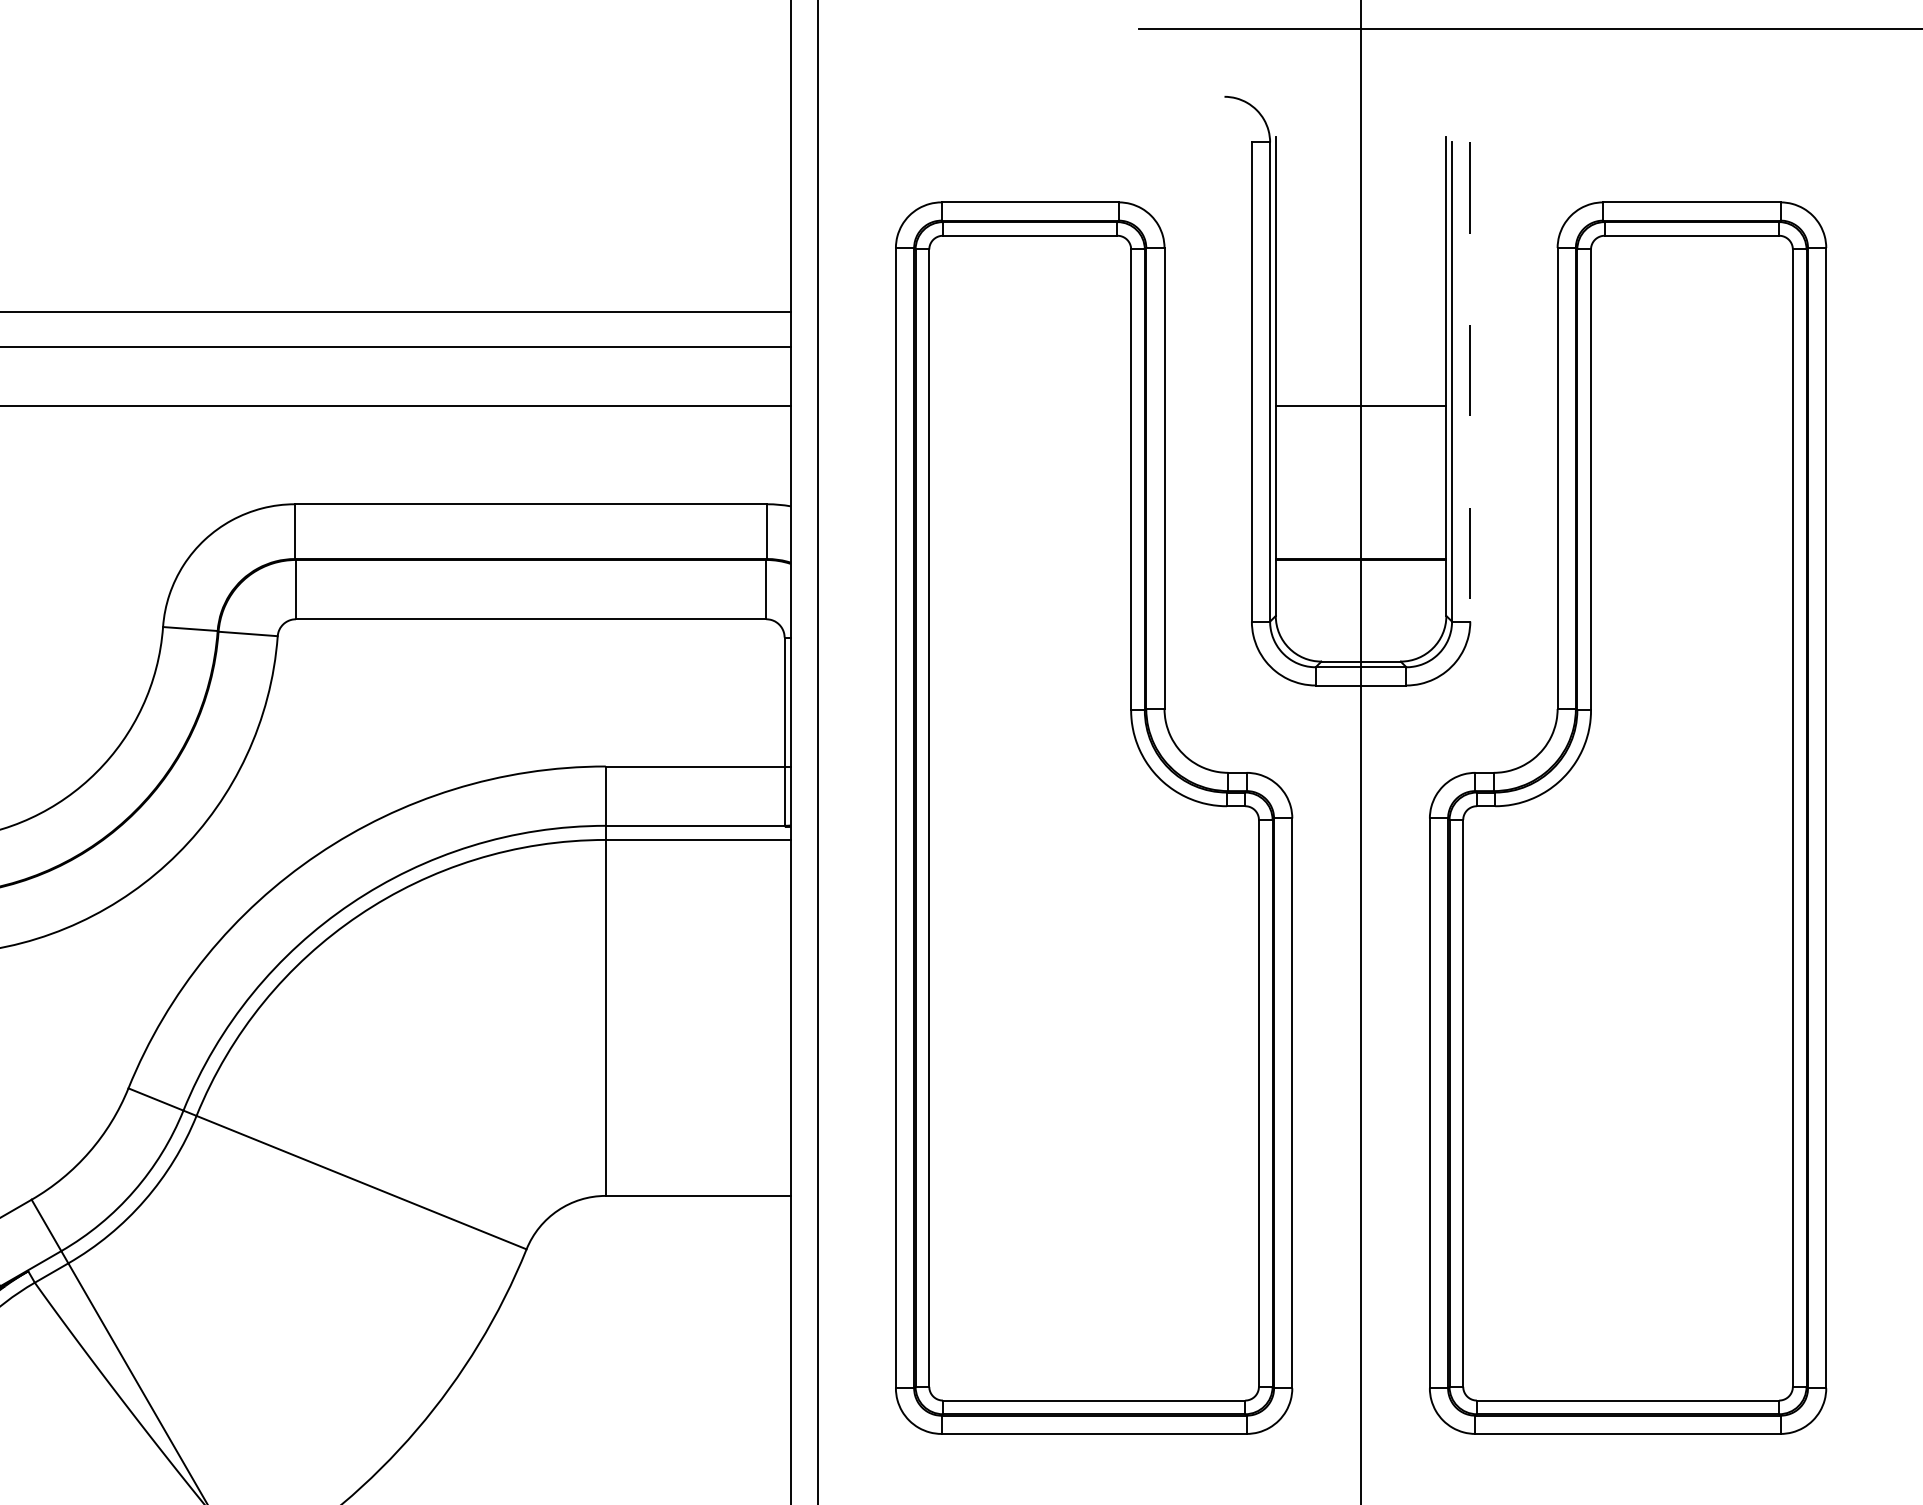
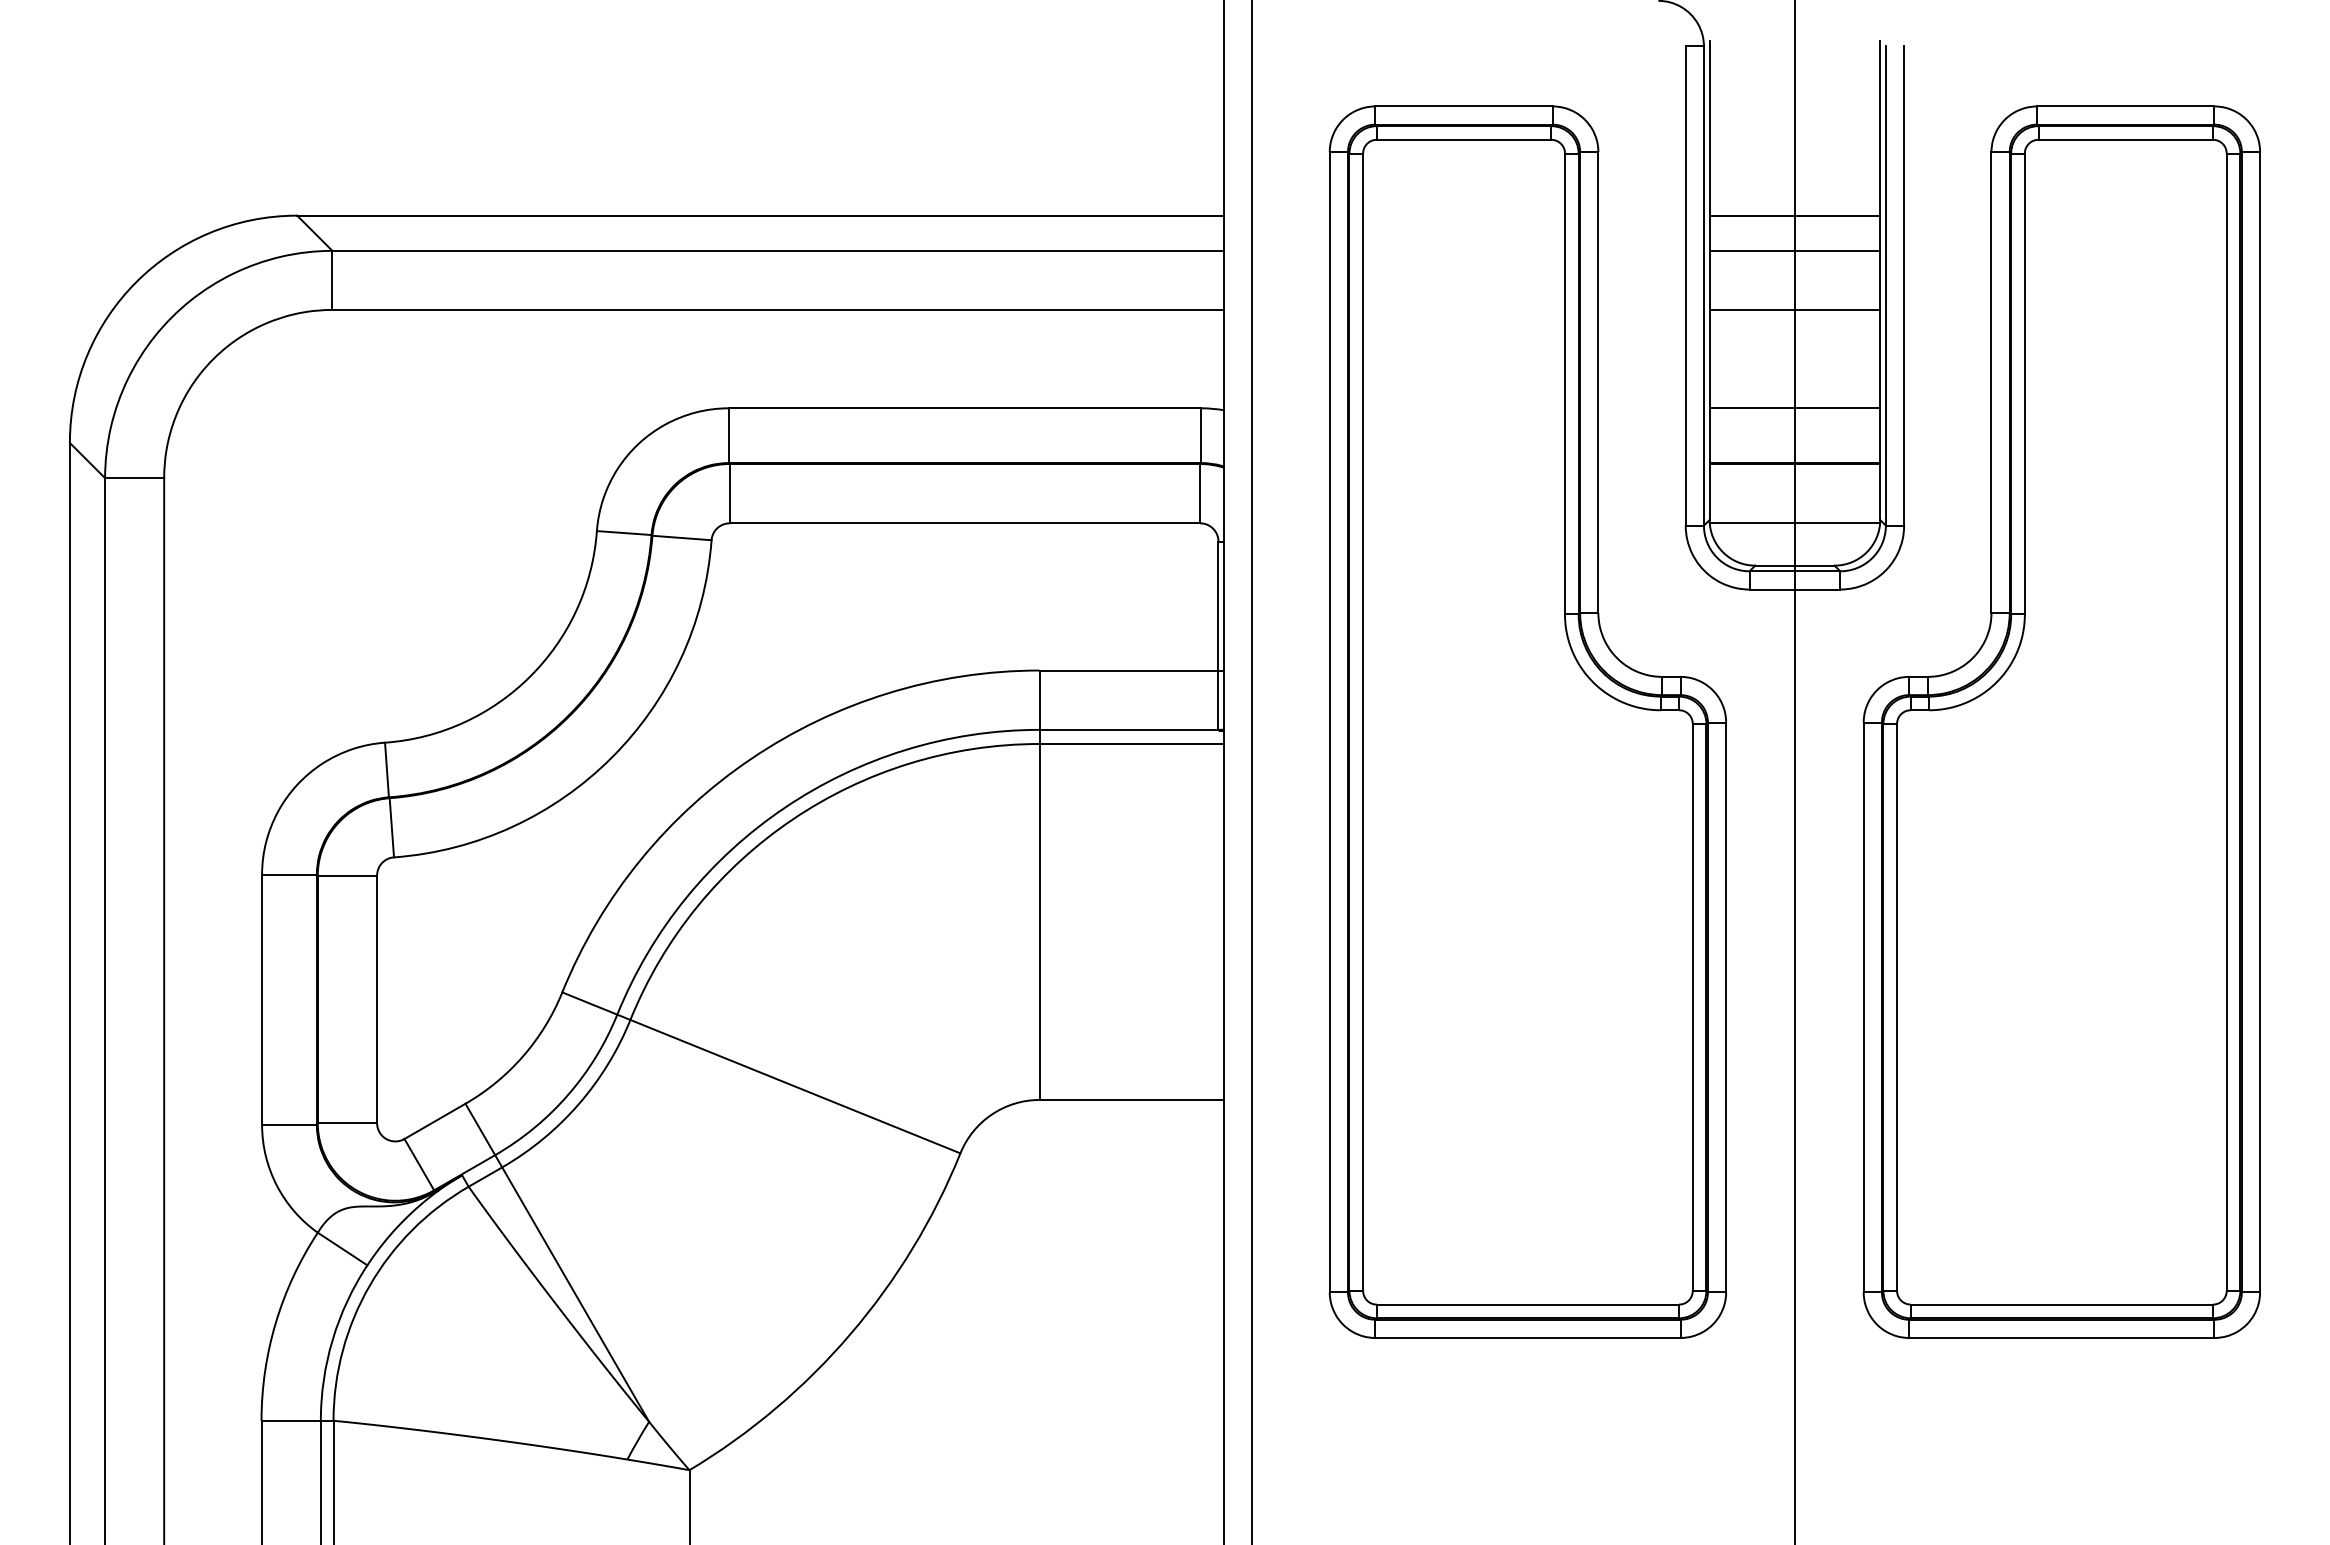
line: (1360, 311) -> (1794, 215), added
line: (1360, 346) -> (1794, 250), added
line: (1470, 382) -> (1904, 286), dashed -> solid
line: (1360, 504) -> (1794, 408), added
line: (1360, 619) -> (1794, 523), added

